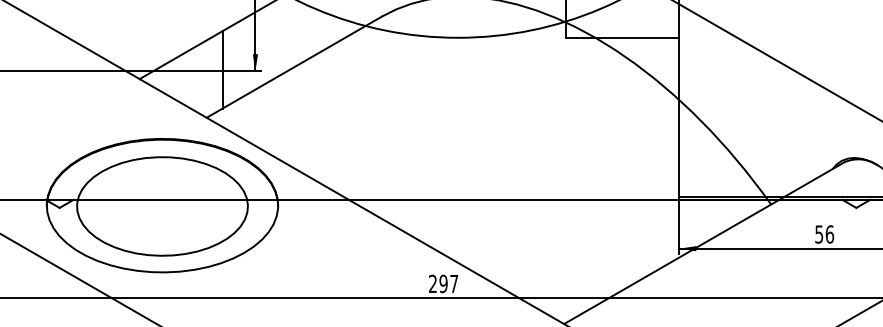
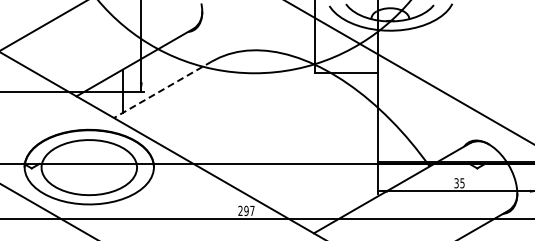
line: (295, 66) -> (163, 89), solid -> dashed
text: (824, 234) -> (459, 183), 56 -> 35

